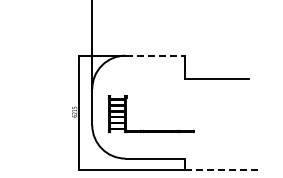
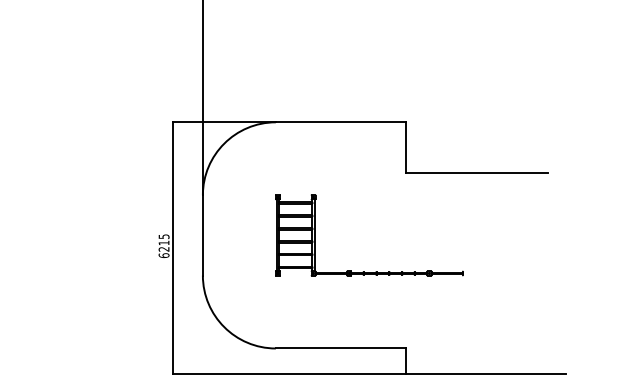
line: (155, 55) -> (341, 121), dashed -> solid
part: (150, 130) -> (368, 271), moved
line: (221, 170) -> (486, 374), dashed -> solid

